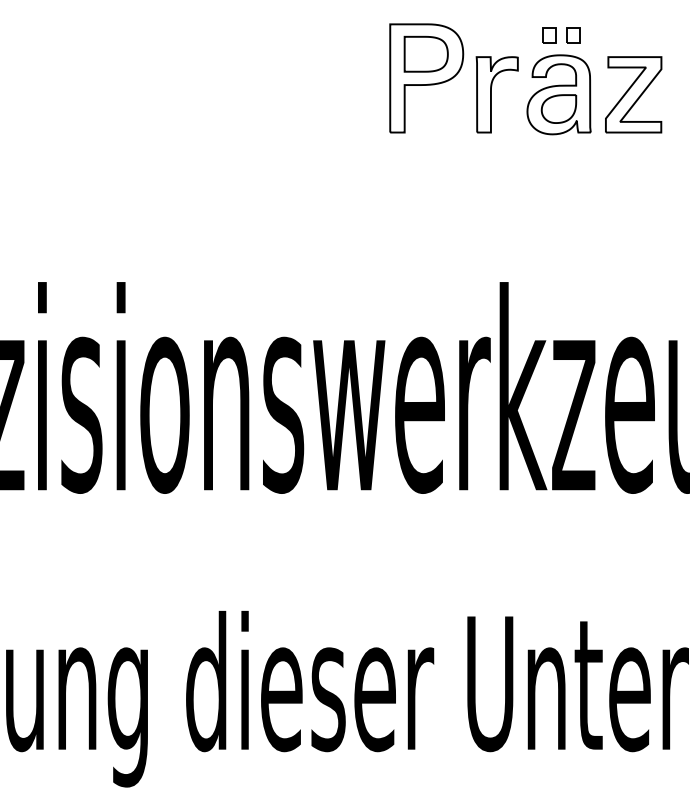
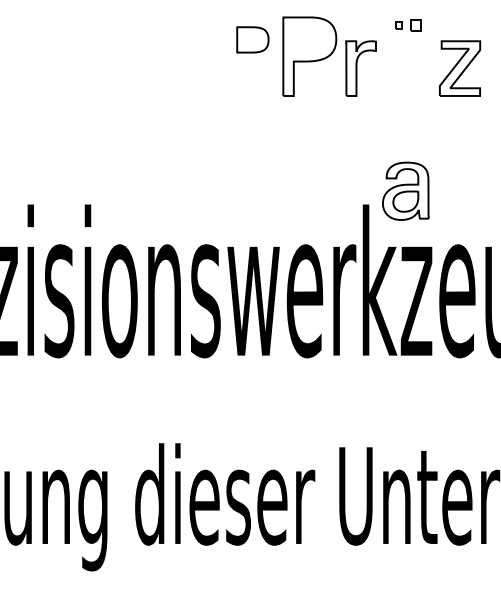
part: (549, 35) -> (398, 25), size x0.6
part: (425, 53) -> (252, 39), moved
part: (558, 94) -> (405, 191), moved

